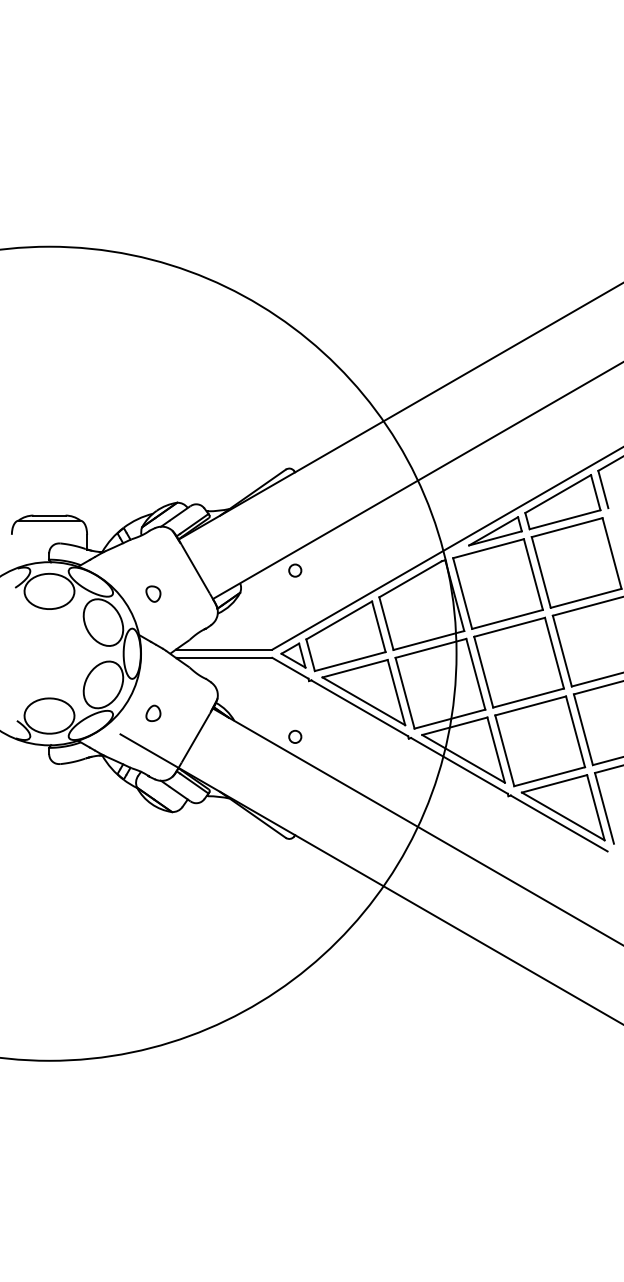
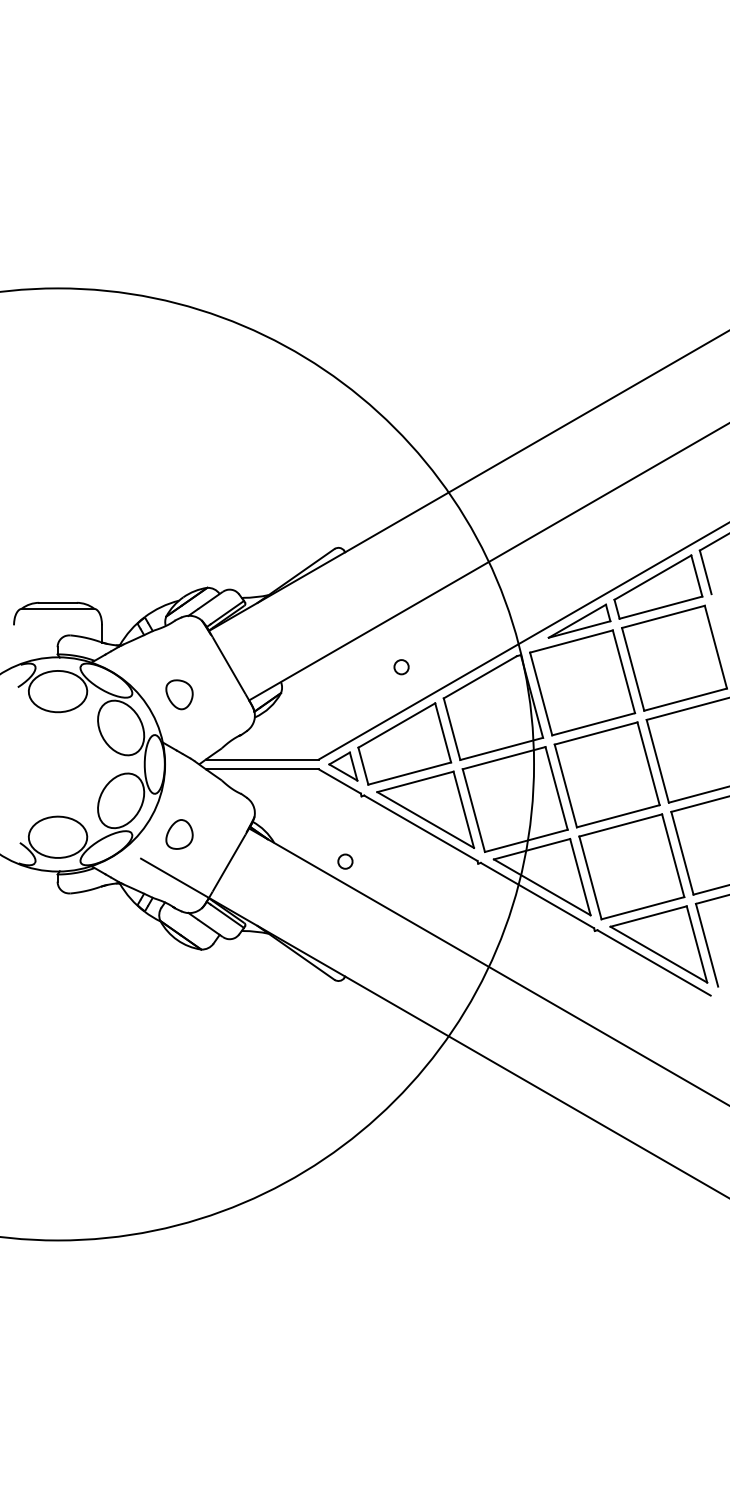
circle: (295, 570) -> (401, 667), moved
part: (153, 593) -> (179, 693), size x1.6
part: (153, 712) -> (179, 833), size x1.6

